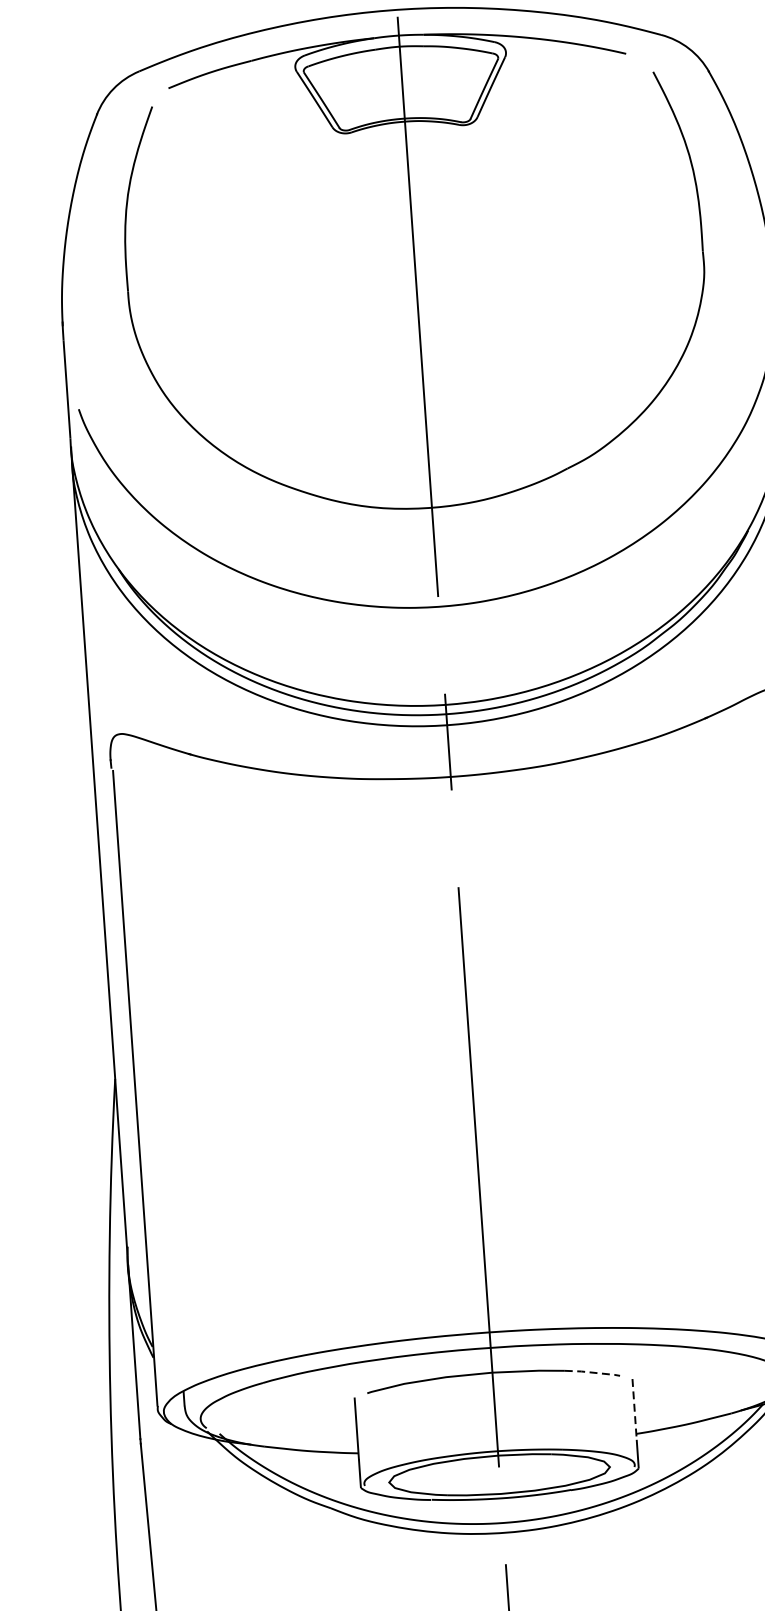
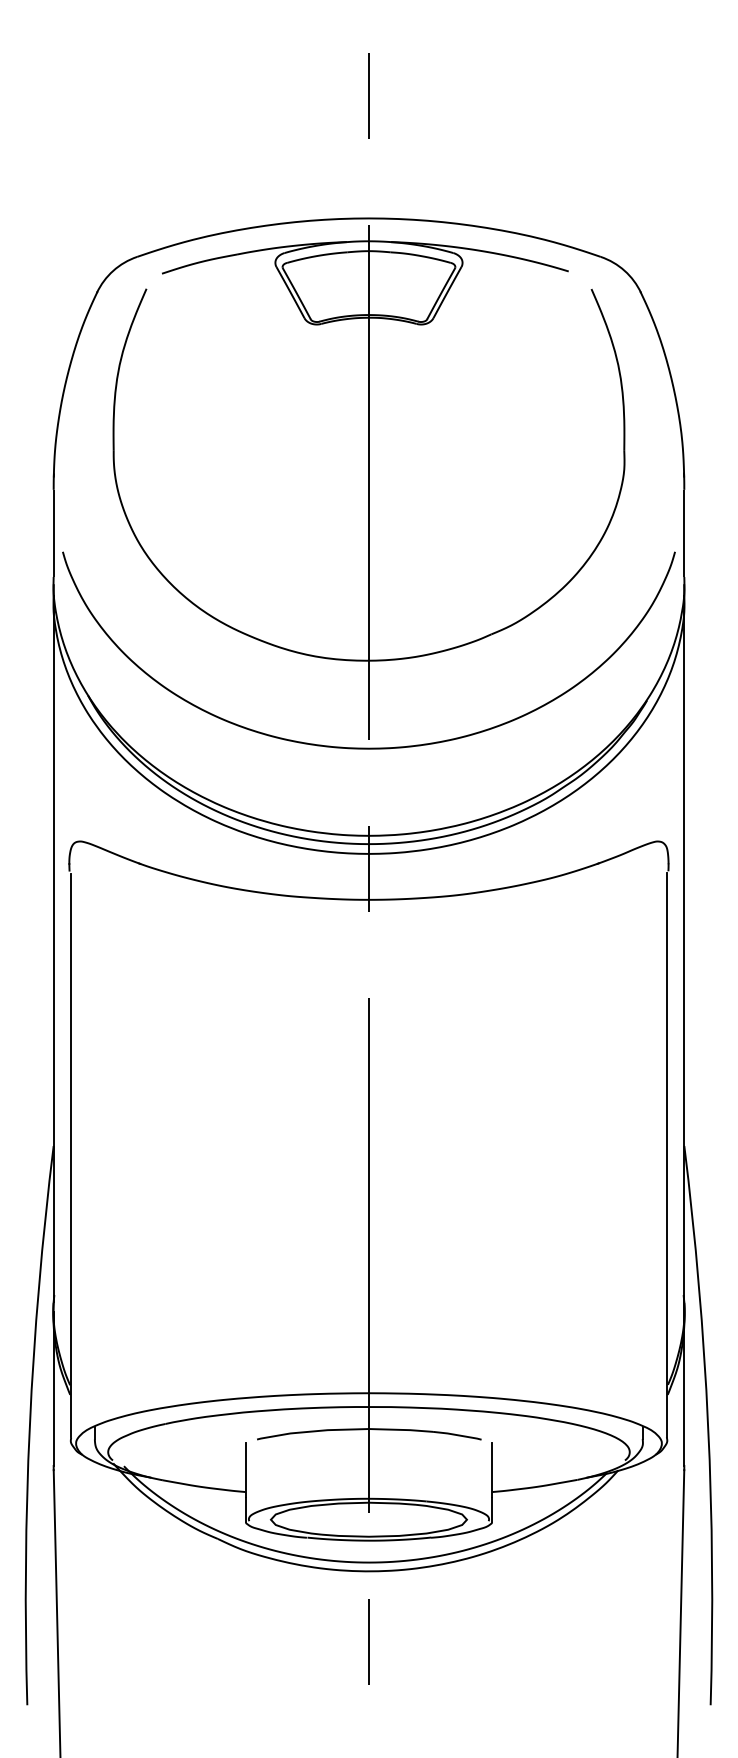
line: (592, 1372) -> (457, 1435), dashed -> solid
line: (634, 1409) -> (492, 1470), dashed -> solid

